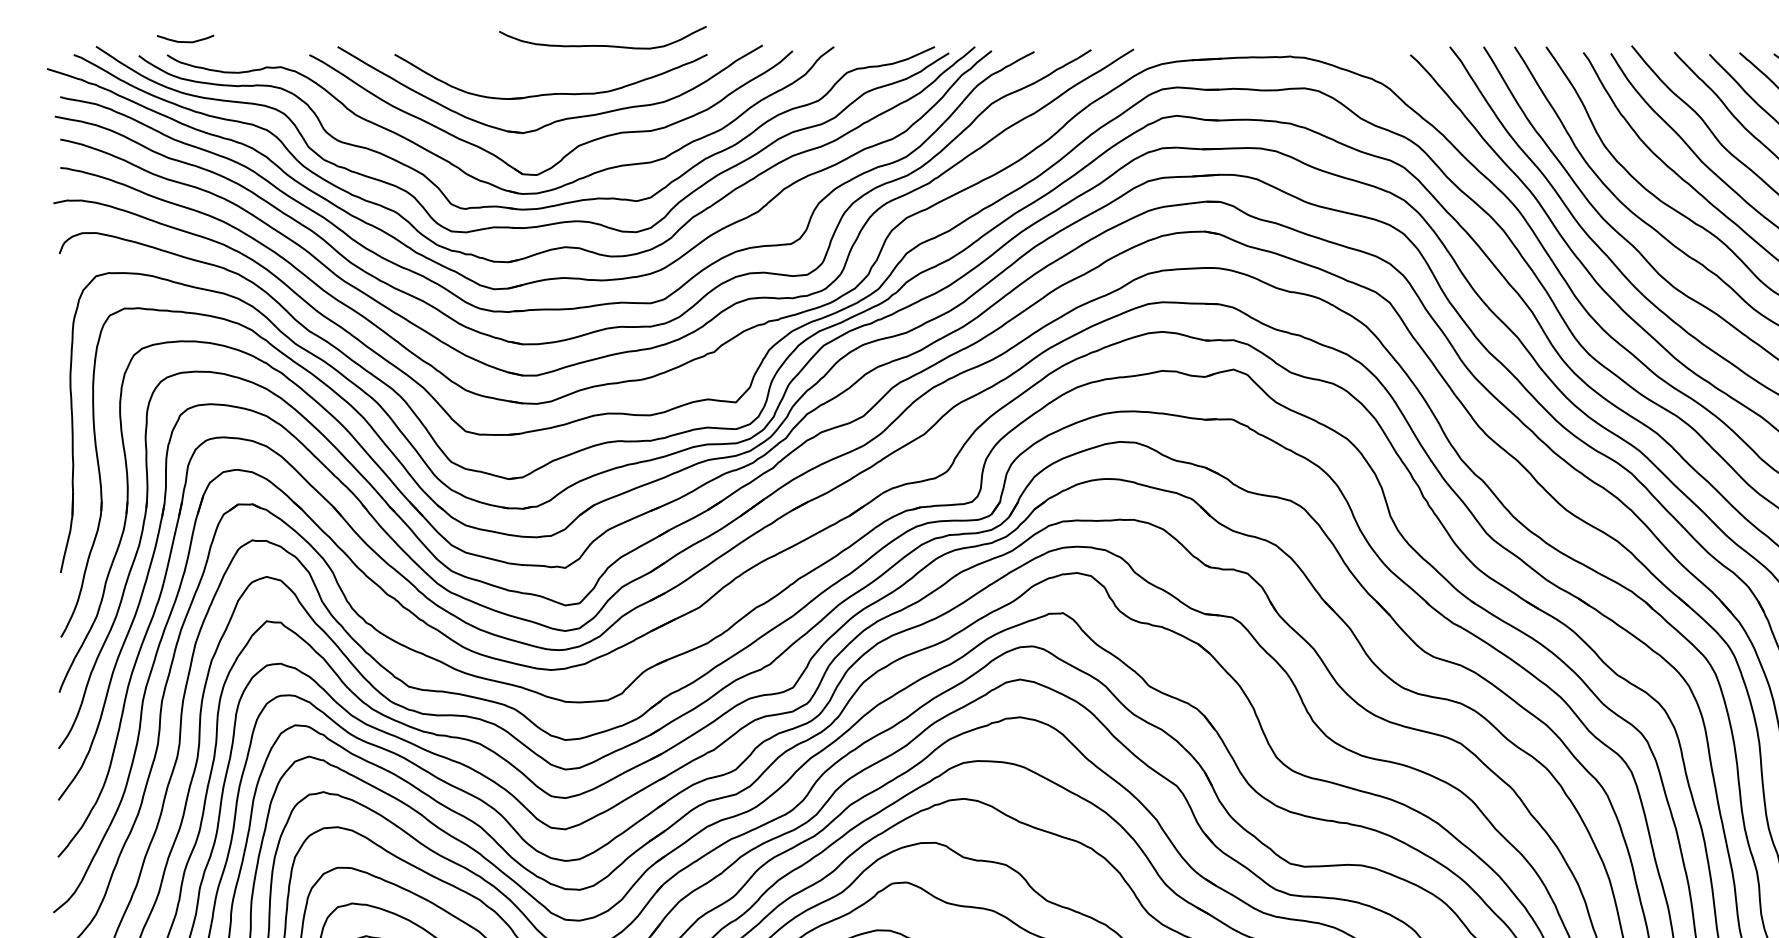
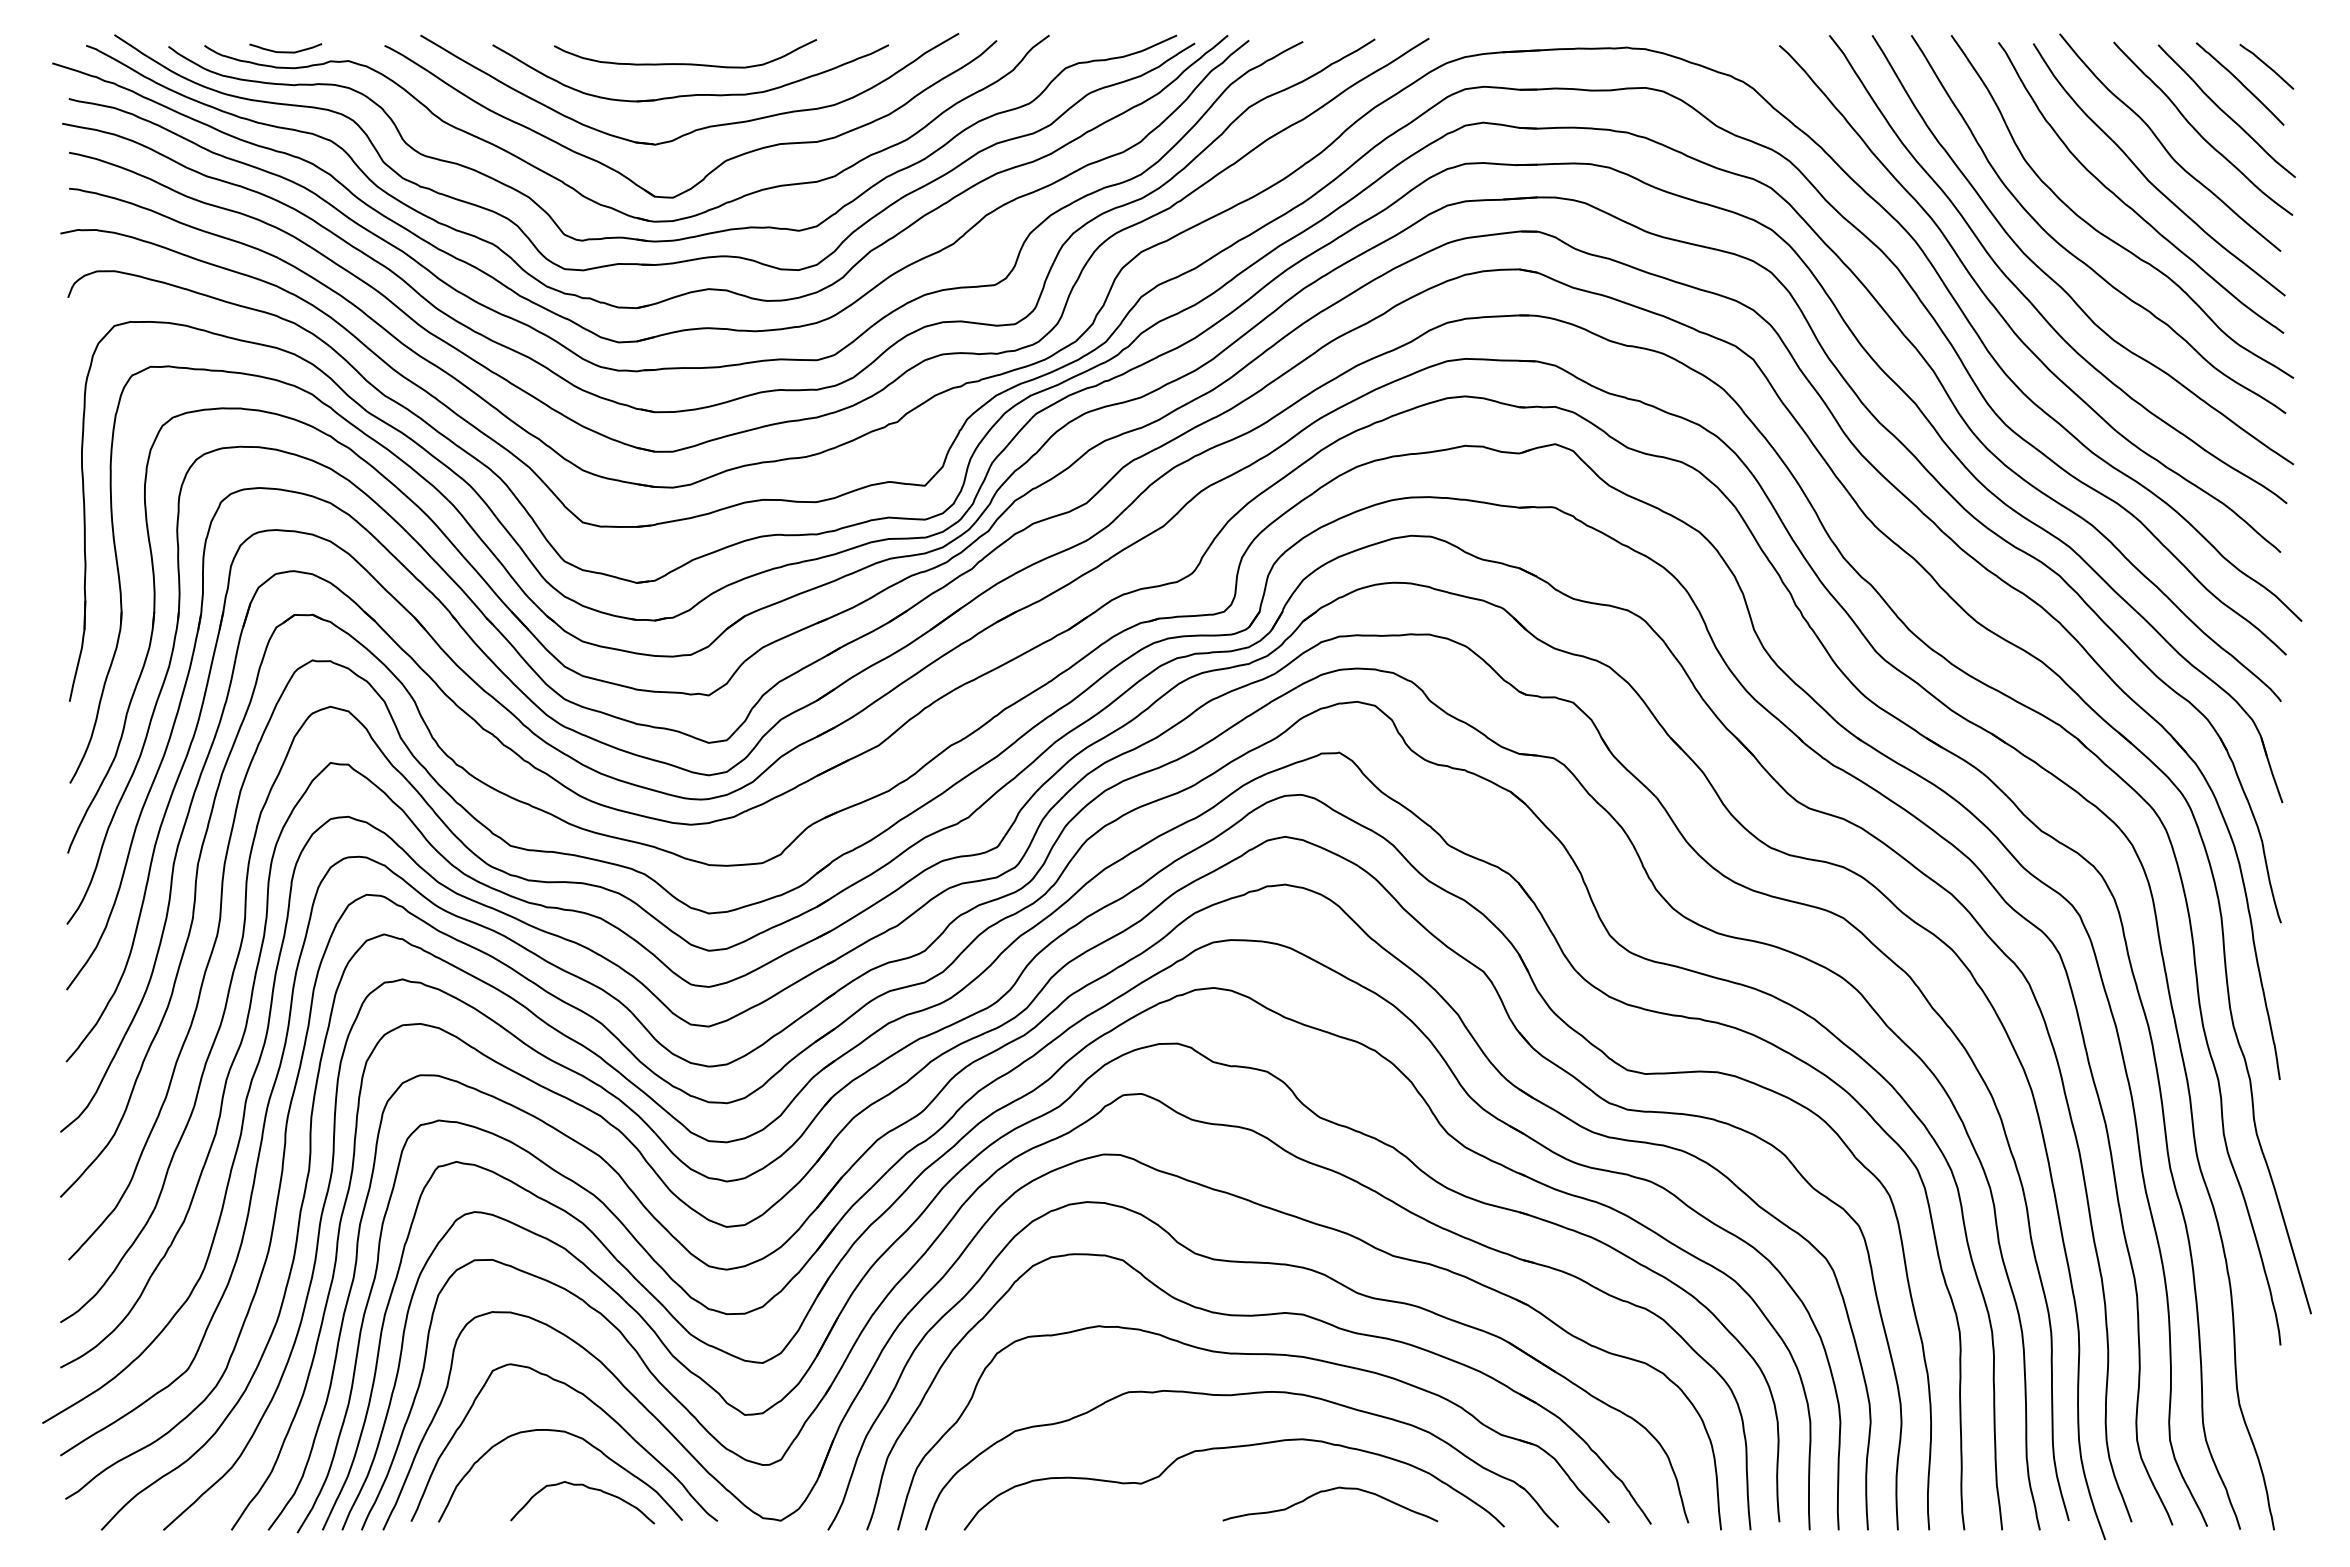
curve: (185, 41) -> (285, 51), moved
curve: (602, 45) -> (685, 63), moved

